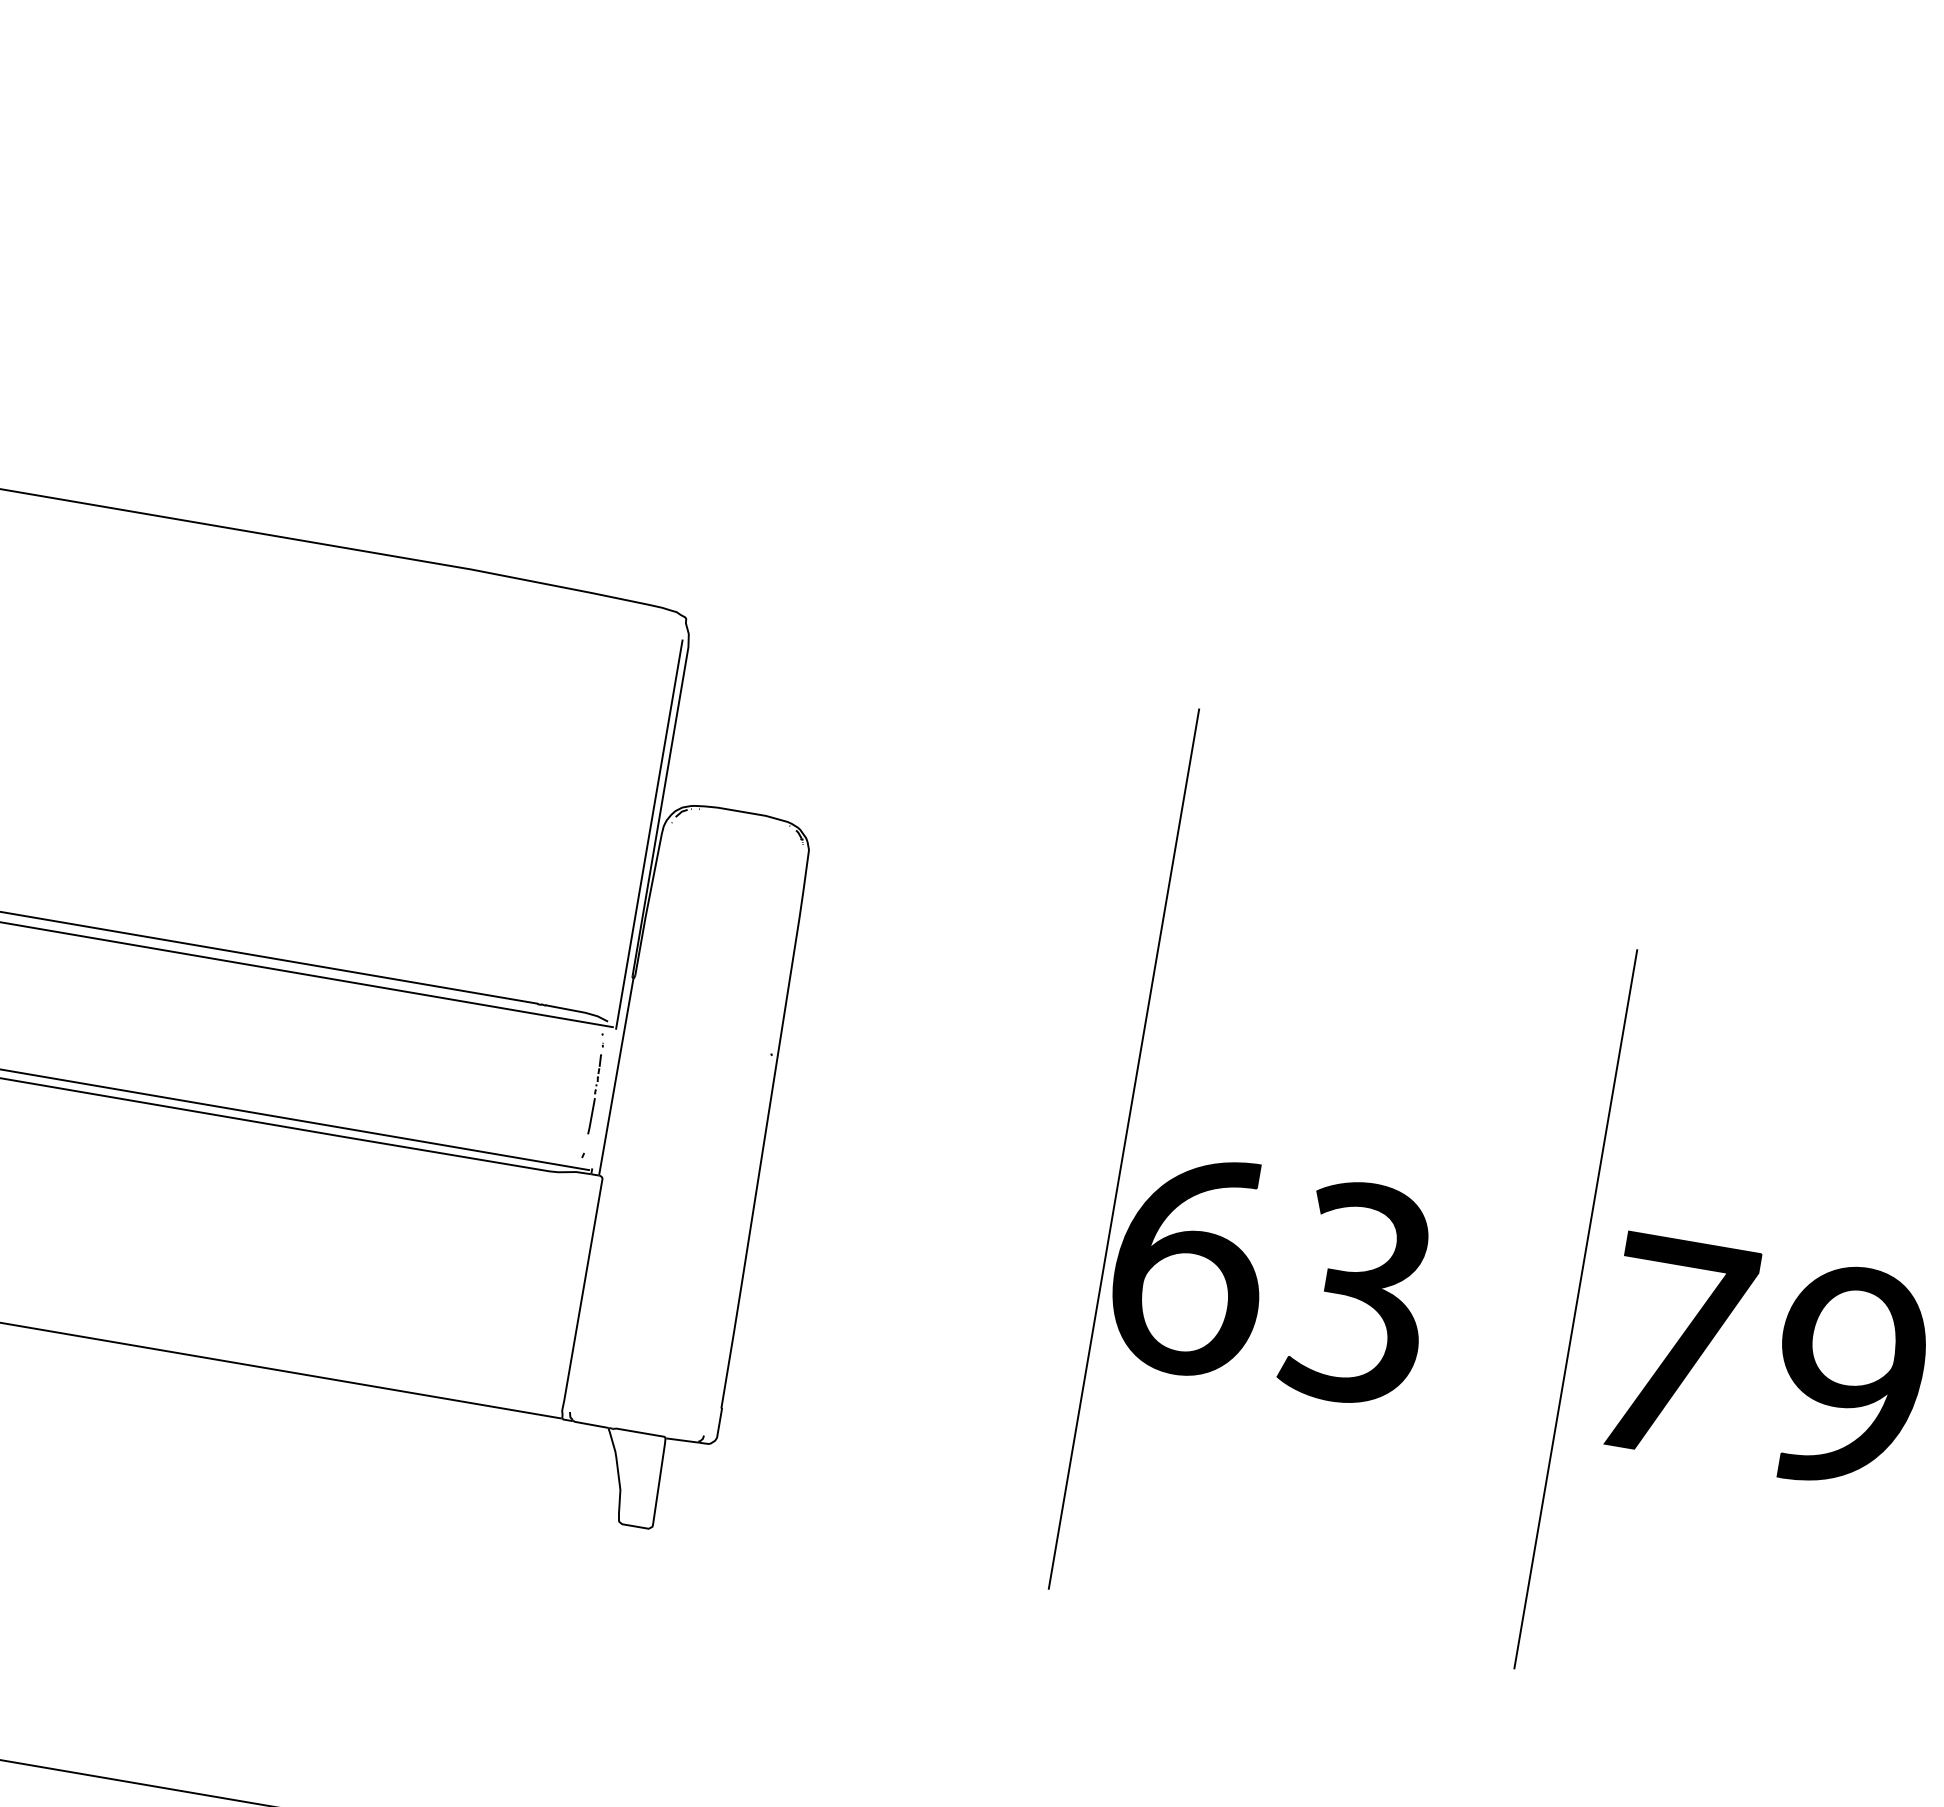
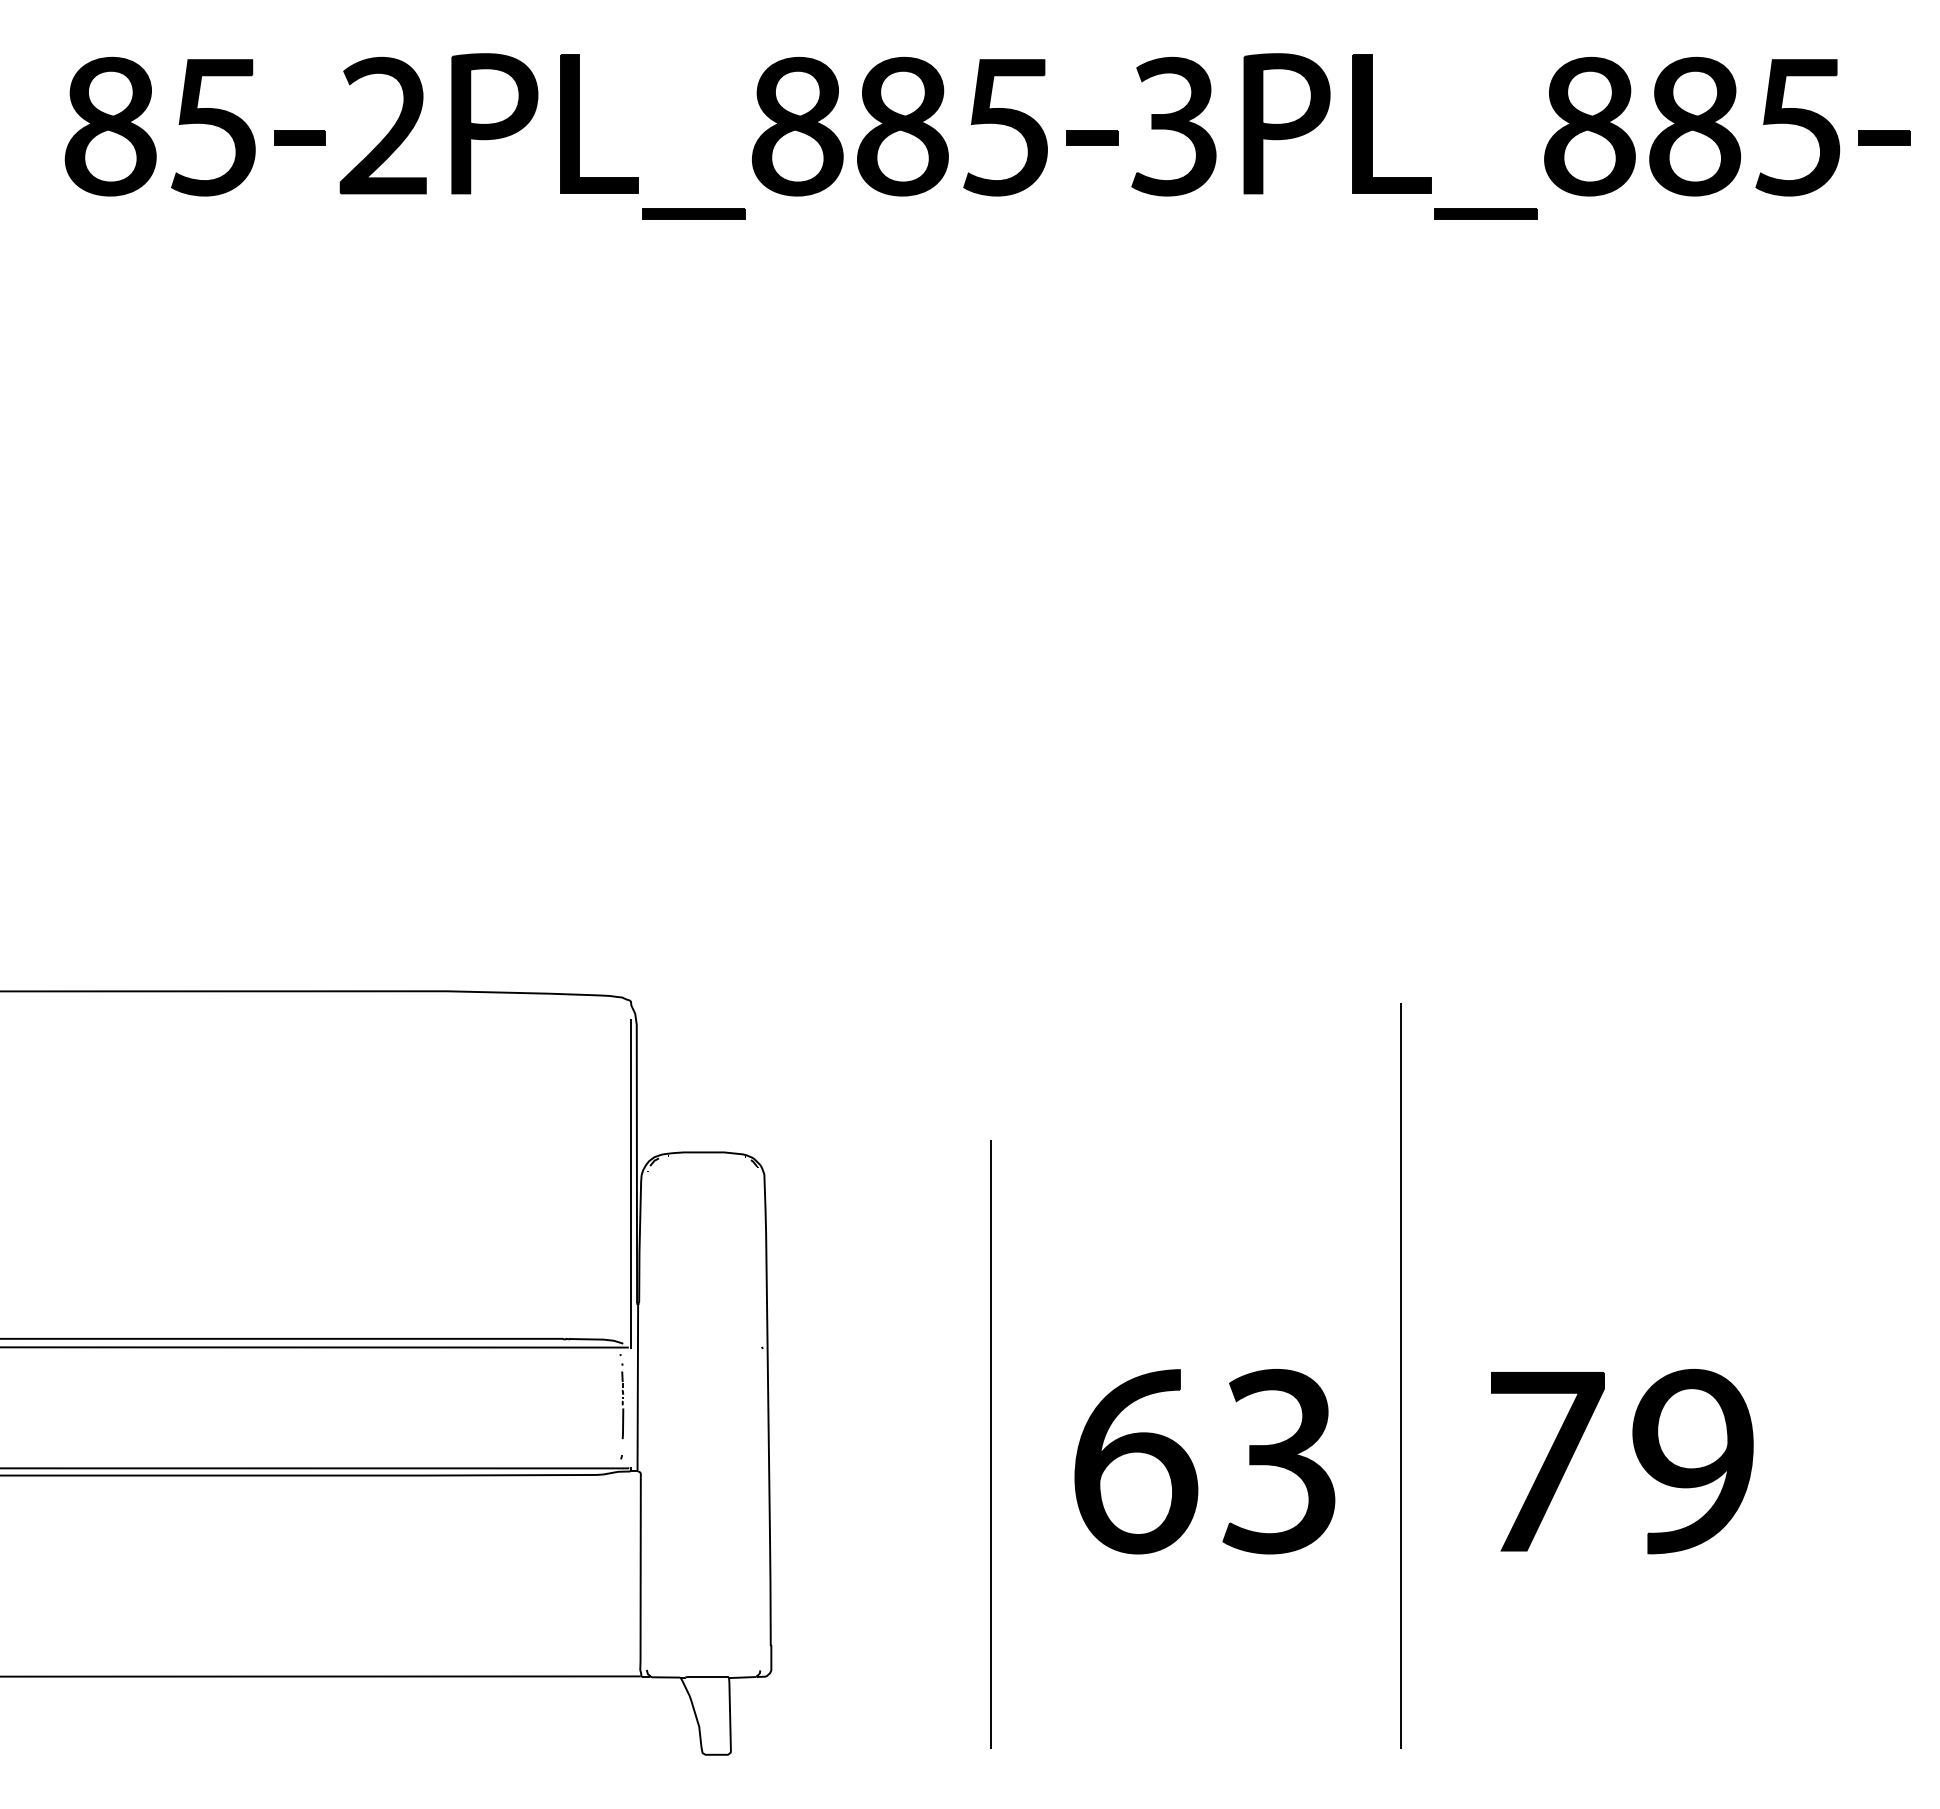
line: (1123, 1148) -> (1400, 1375), moved
line: (1575, 1309) -> (990, 1444), moved

